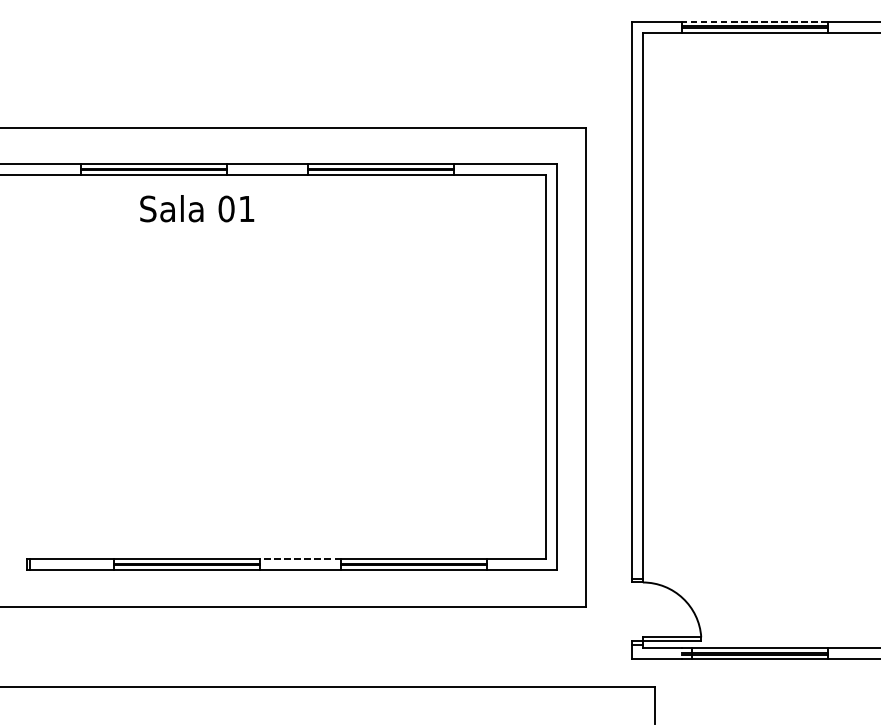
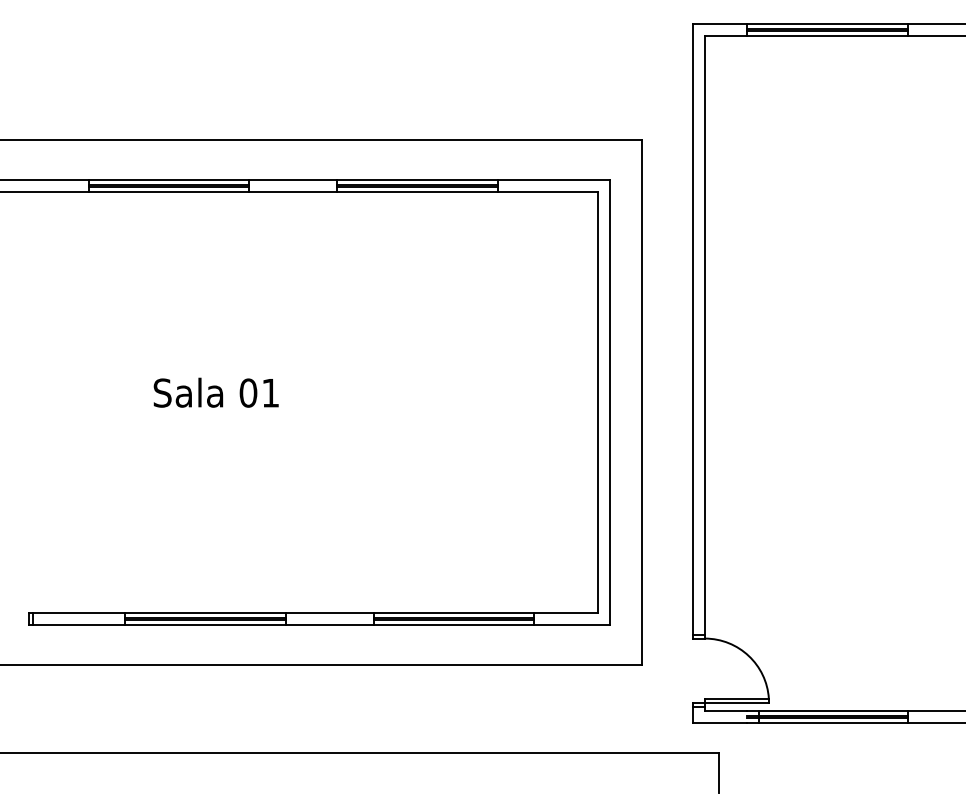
line: (754, 21) -> (827, 23), dashed -> solid
text: (196, 208) -> (215, 392), moved
line: (300, 558) -> (329, 612), dashed -> solid

